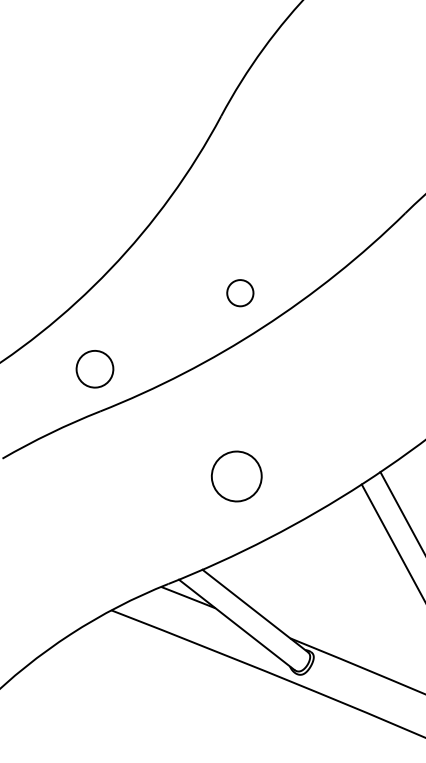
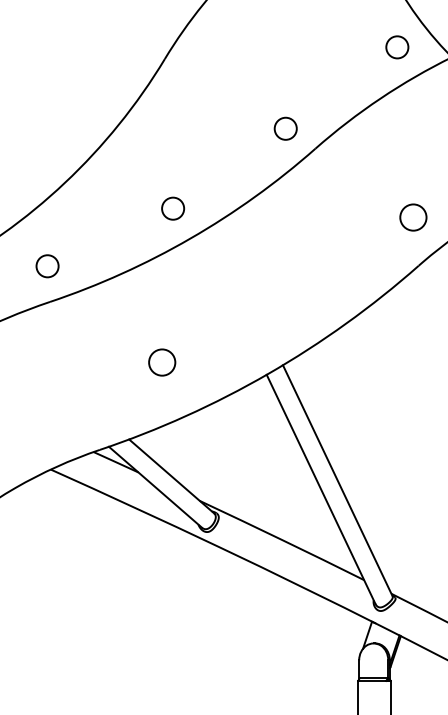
circle: (368, 191) -> (285, 128), added
circle: (94, 369) -> (47, 266), size x0.71
circle: (237, 476) -> (162, 362), size x0.62

